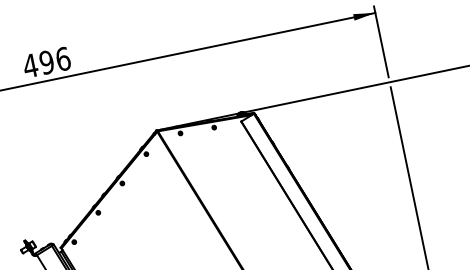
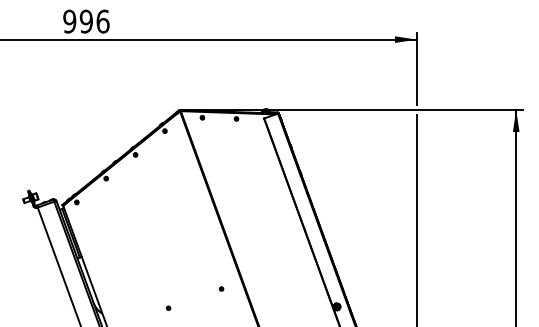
text: (30, 65) -> (69, 21), 496 -> 996

